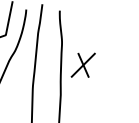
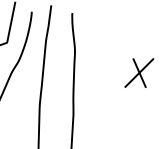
part: (82, 64) -> (138, 72), moved

